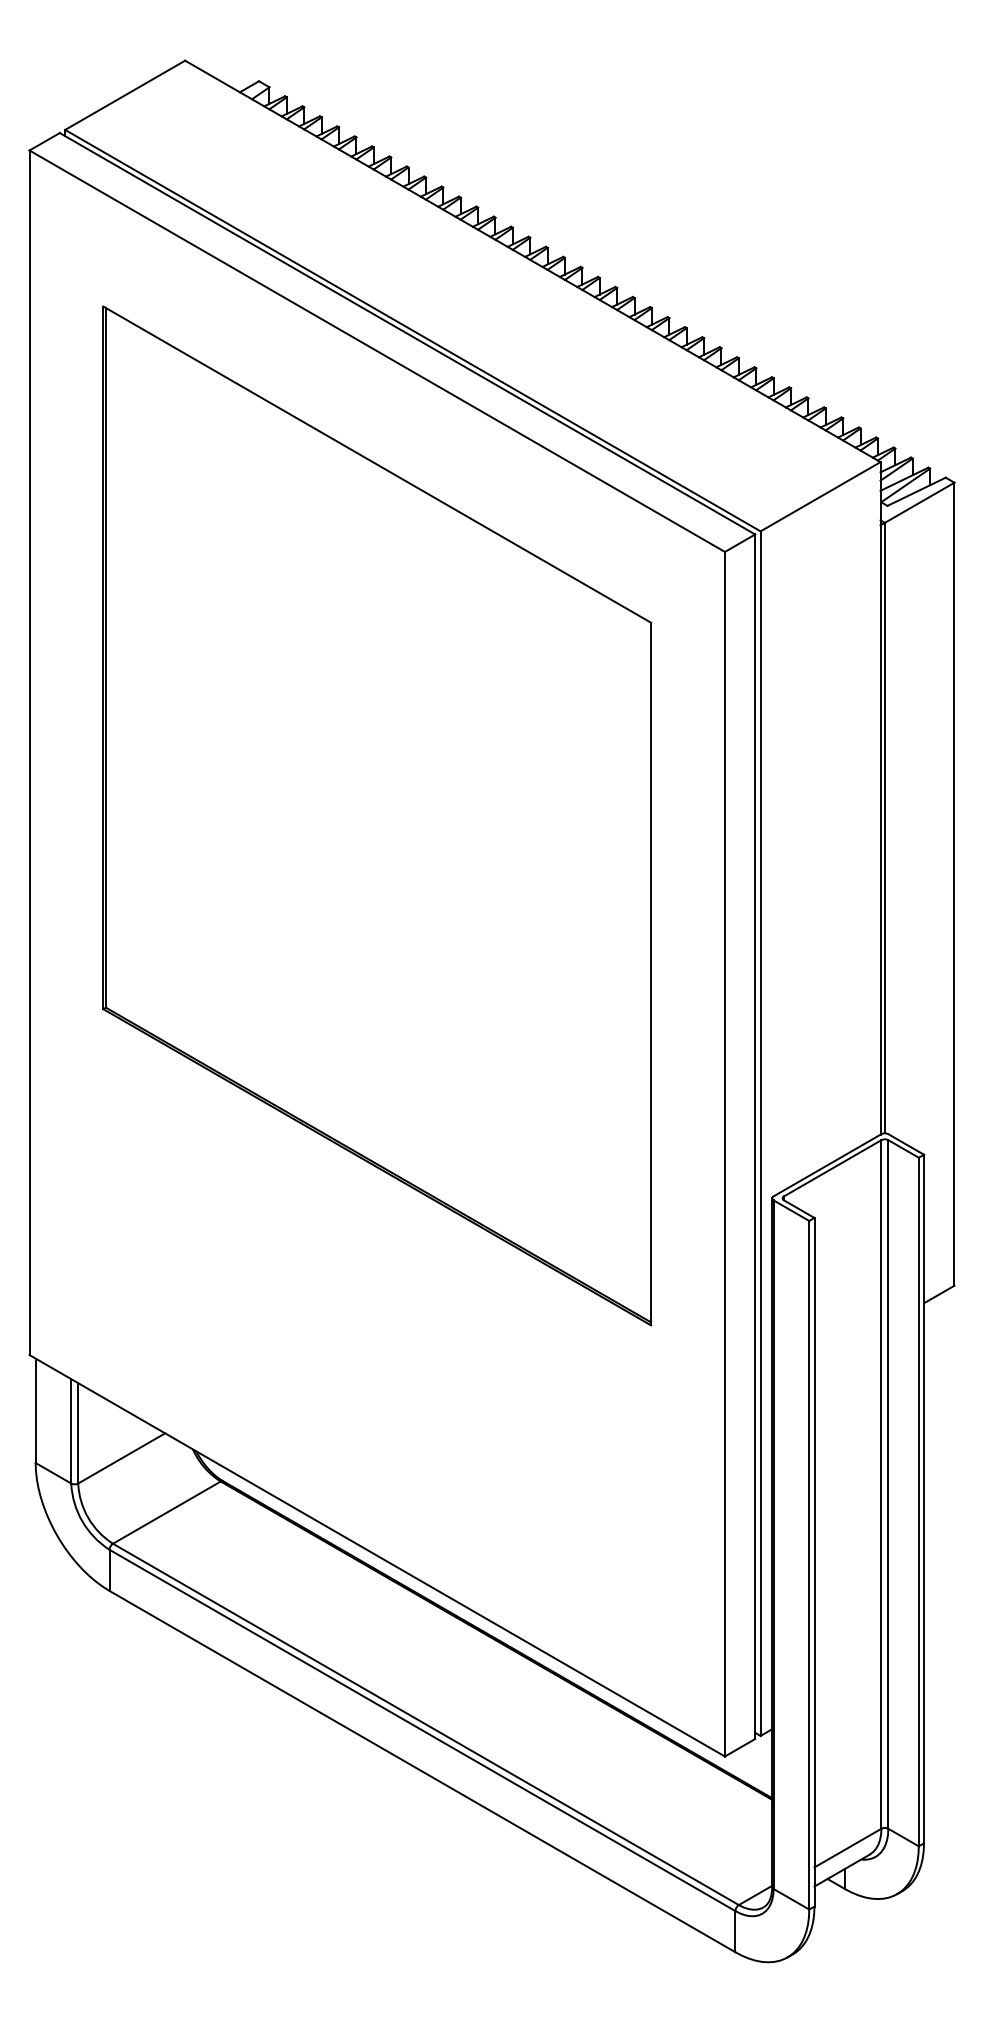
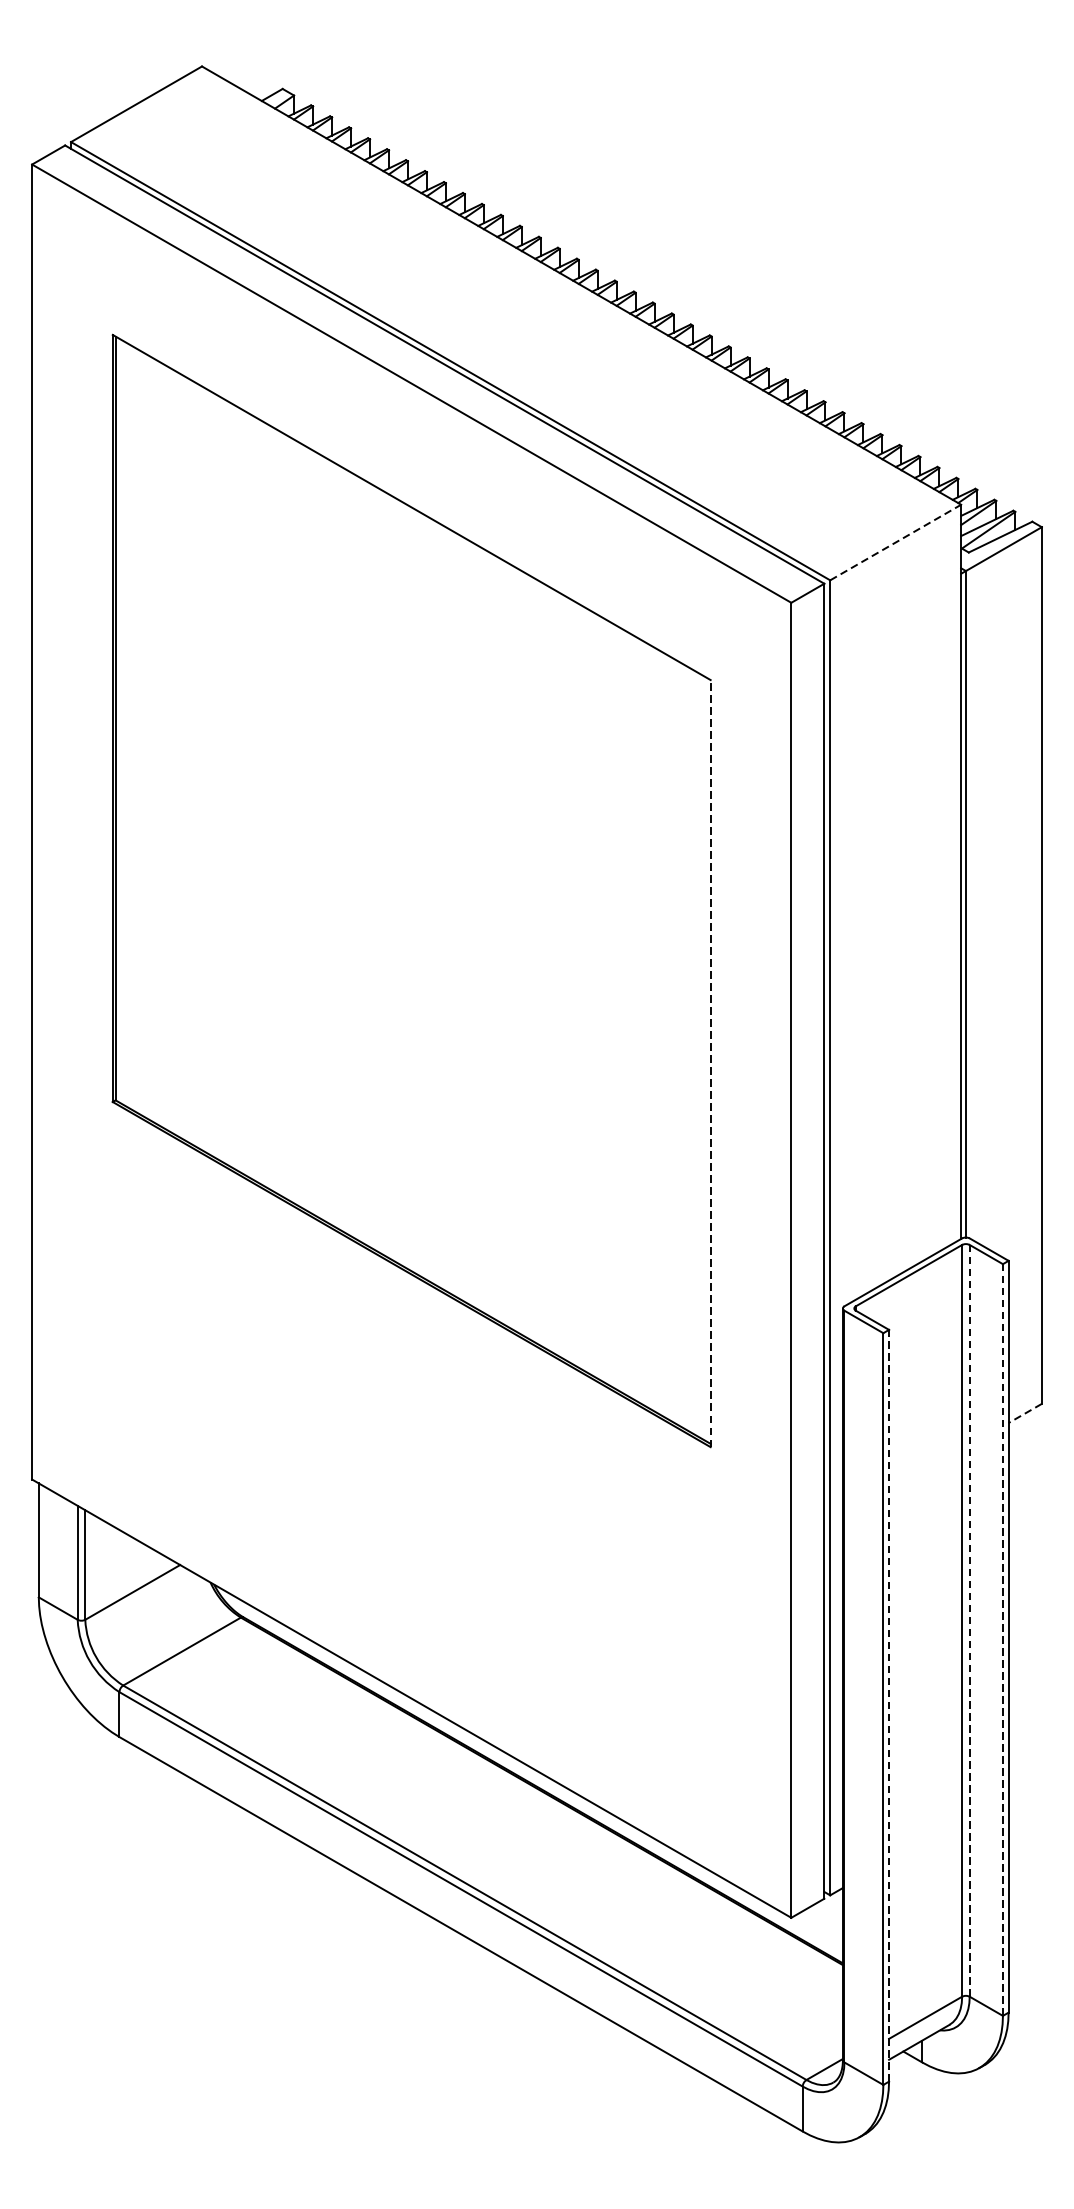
line: (821, 496) -> (896, 542), solid -> dashed
line: (651, 973) -> (711, 1063), solid -> dashed
line: (939, 1294) -> (1025, 1413), solid -> dashed
line: (888, 1483) -> (969, 1619), solid -> dashed
line: (918, 1501) -> (1002, 1639), solid -> dashed
line: (814, 1561) -> (889, 1704), solid -> dashed

